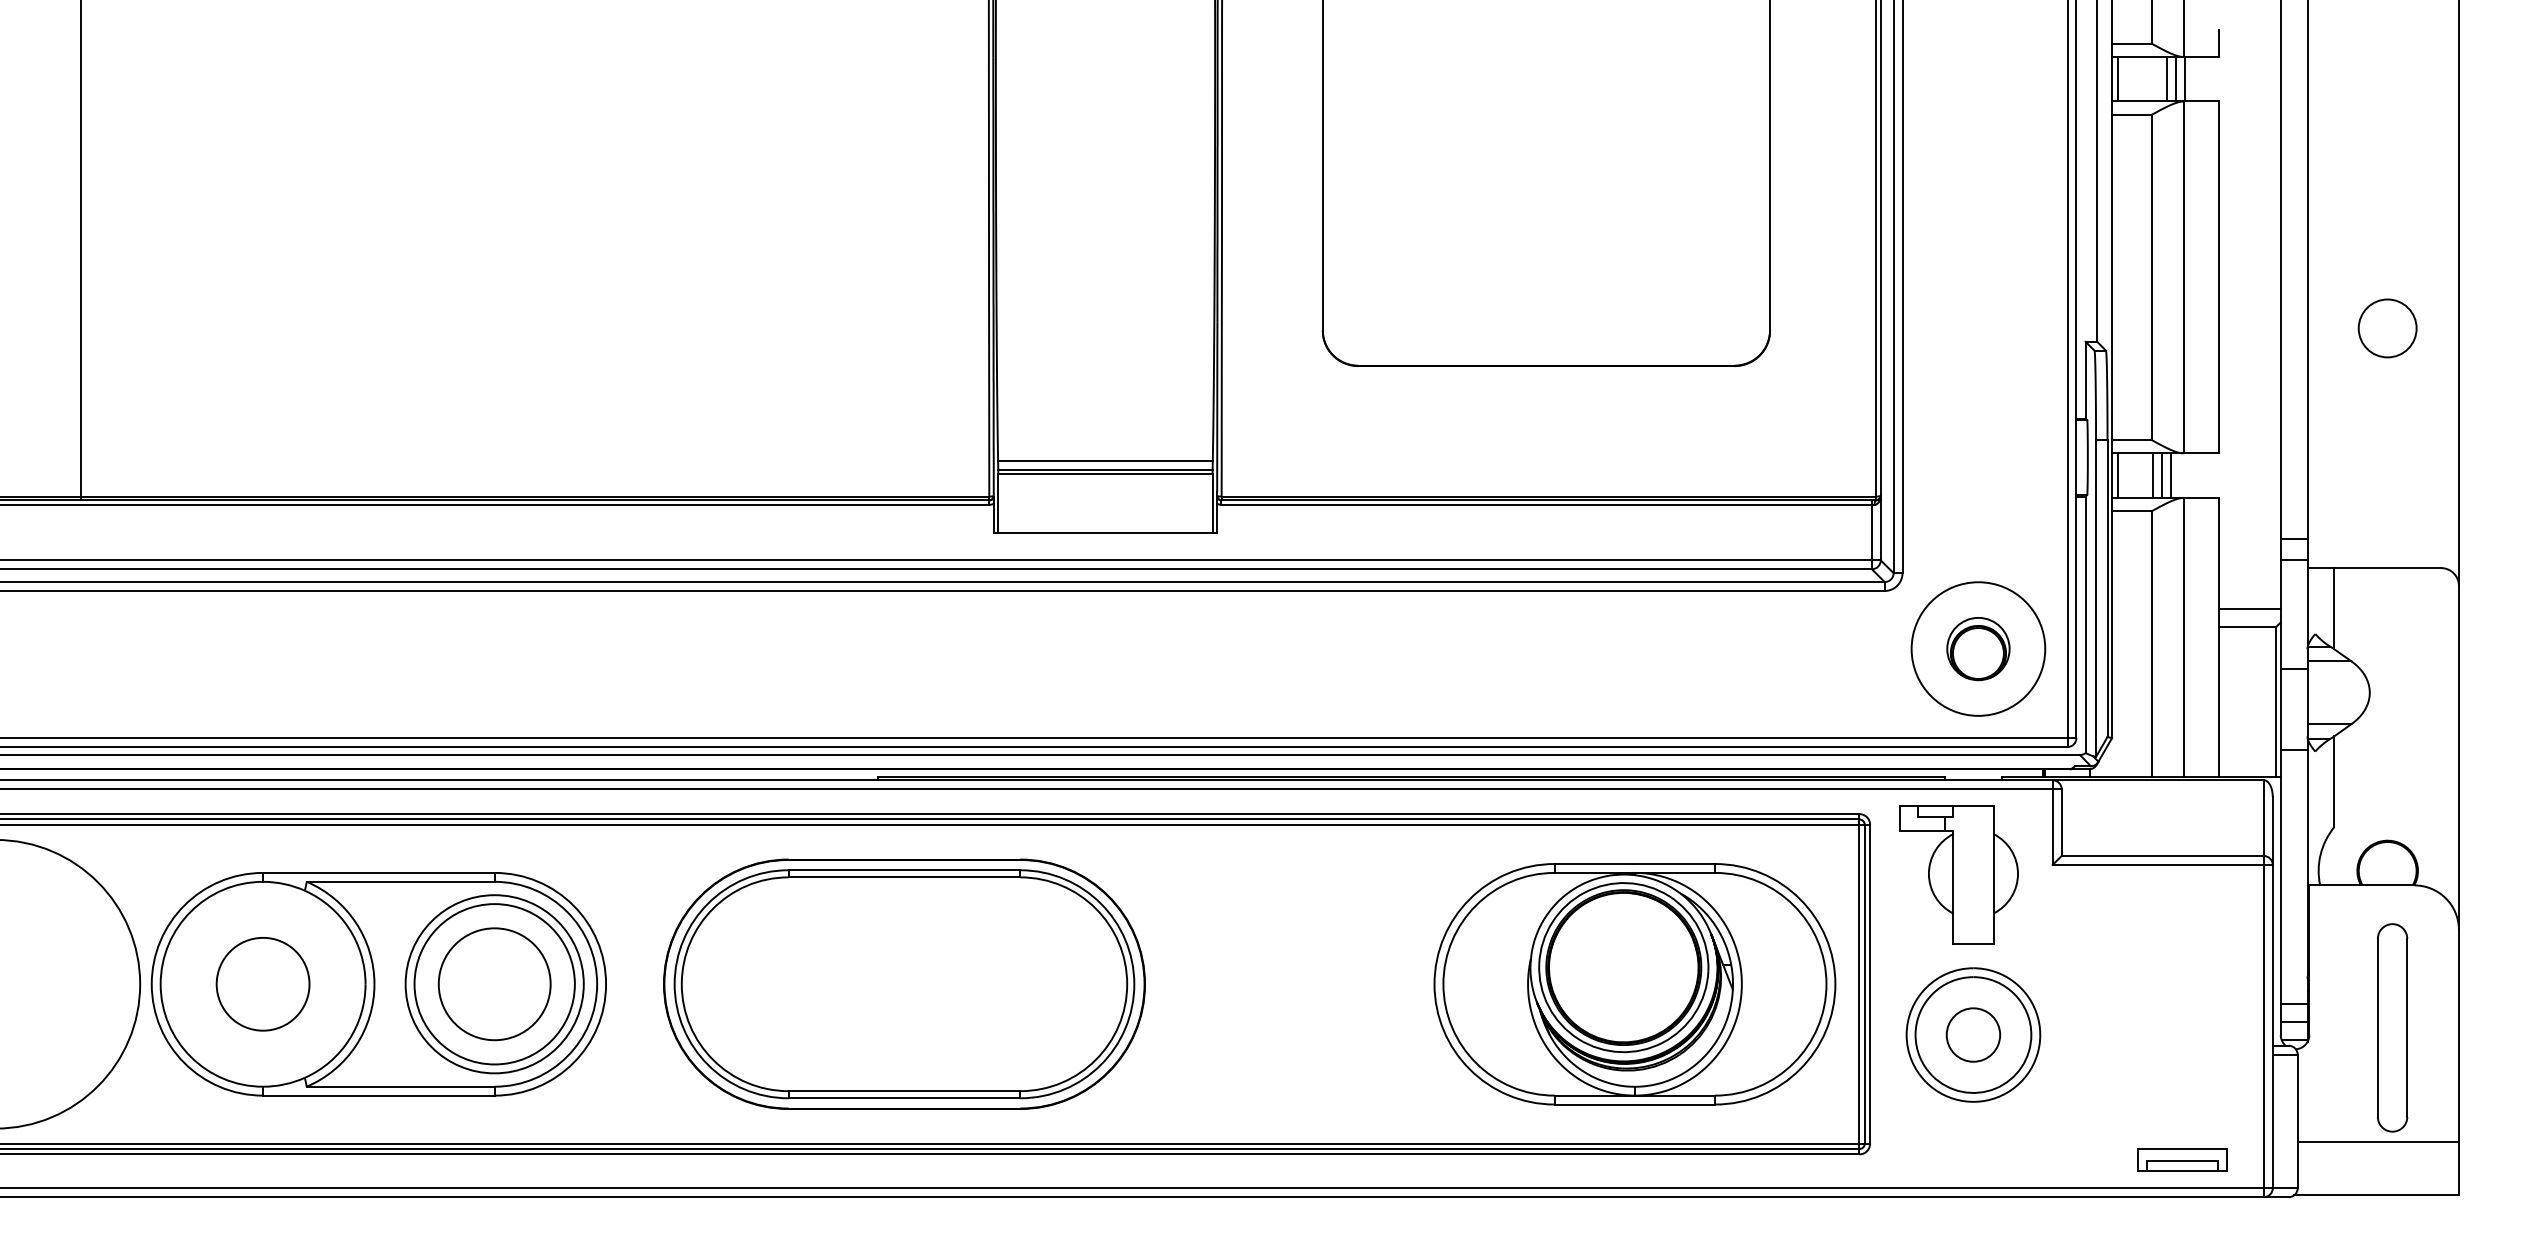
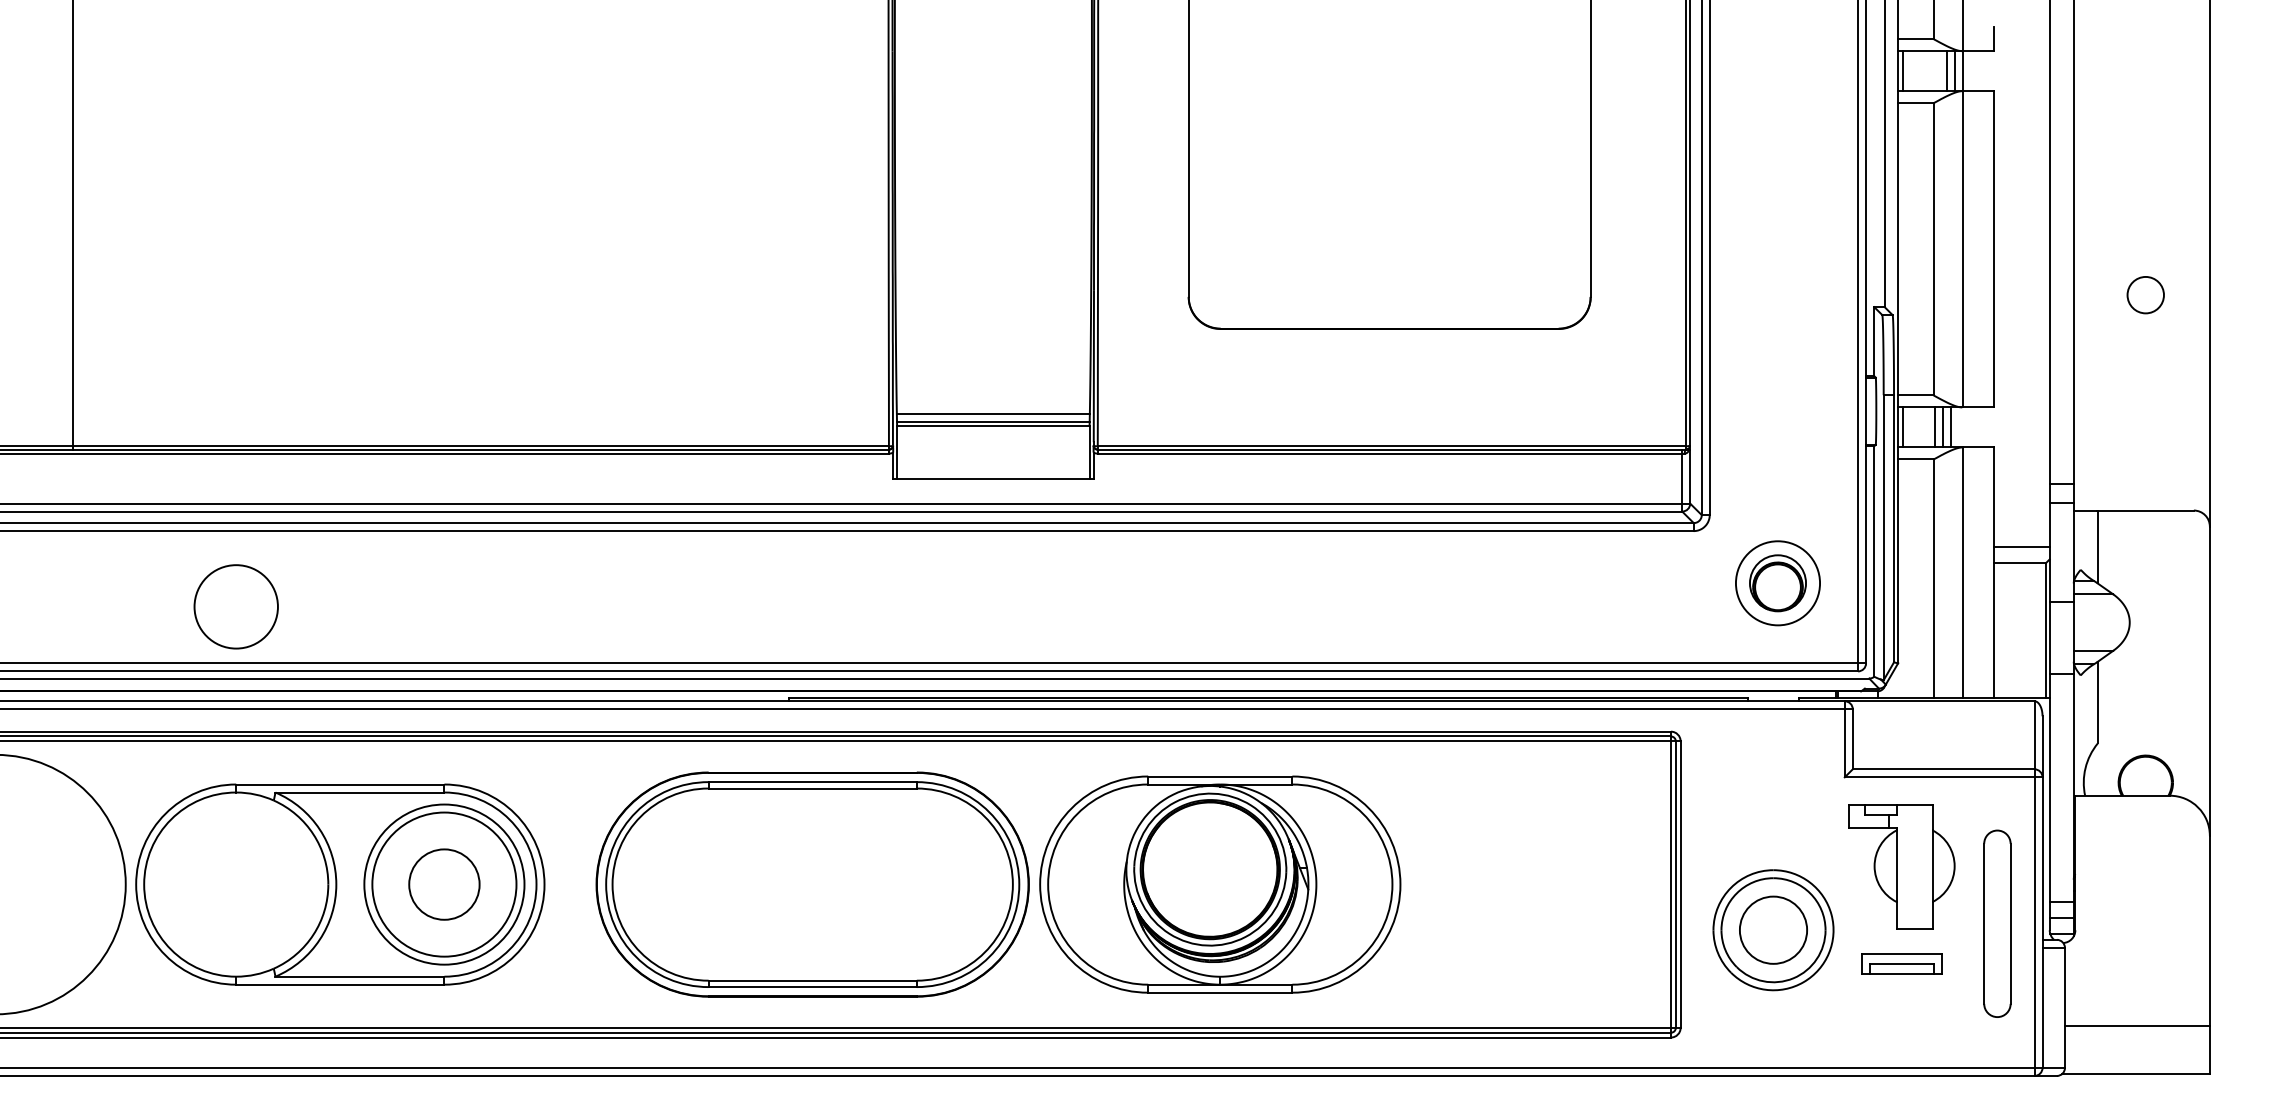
circle: (2387, 328) -> (2145, 295), size x0.7
circle: (1978, 648) -> (1778, 582), size x0.7
part: (1958, 874) -> (1901, 866), moved
circle: (262, 984) -> (235, 607), moved
circle: (494, 984) -> (444, 884), size x0.7
part: (1634, 984) -> (1219, 884), moved
part: (2392, 1027) -> (1997, 923), moved
circle: (1973, 1034) -> (1773, 929), size x1.4
part: (2182, 1159) -> (1902, 963), moved

